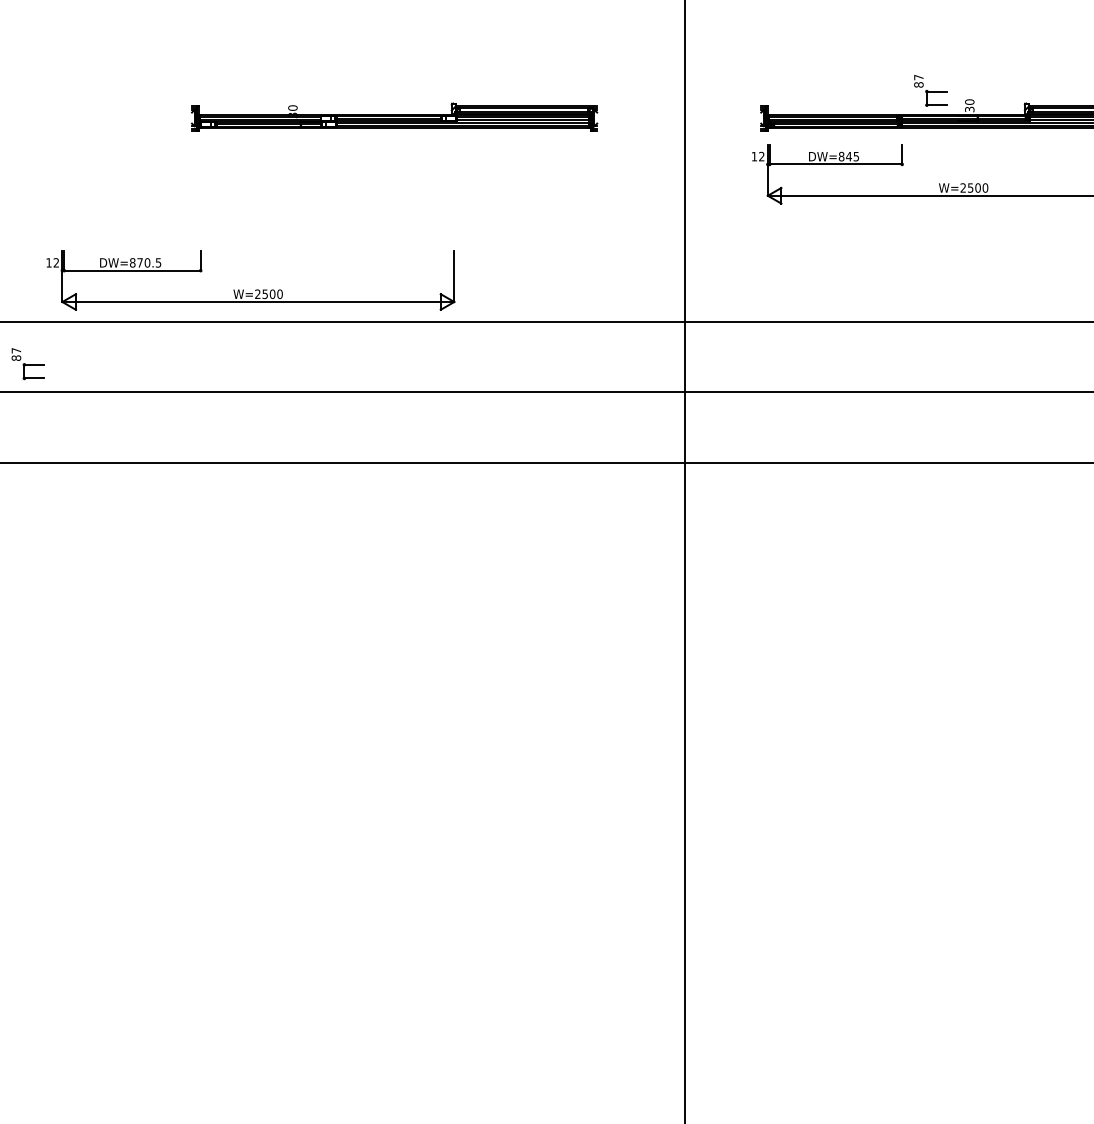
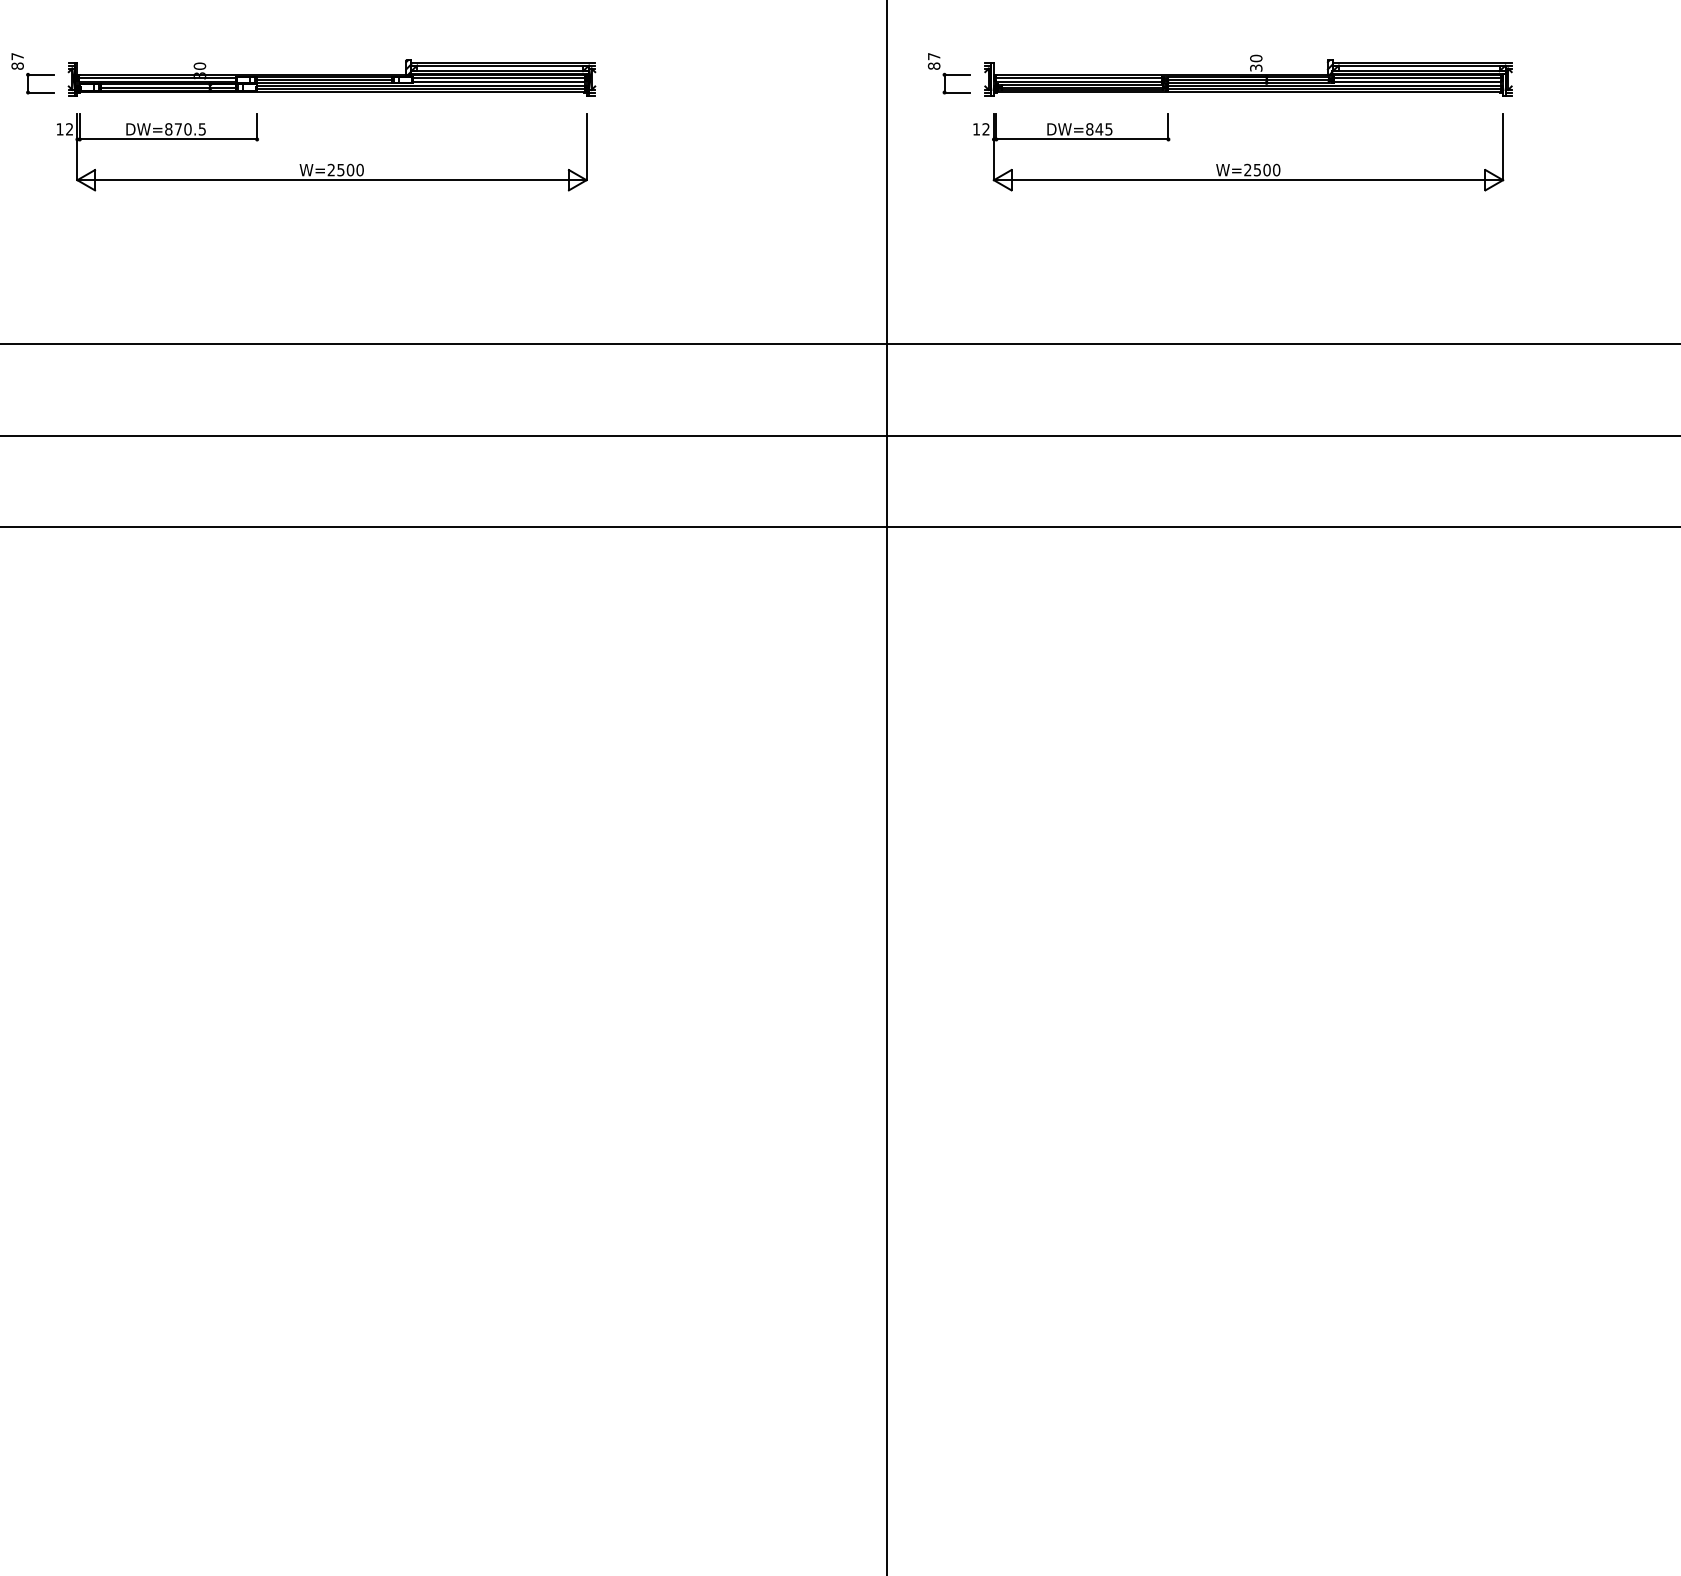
part: (930, 90) -> (949, 73), moved
part: (394, 116) -> (331, 77), moved
part: (255, 289) -> (328, 164), moved
part: (27, 363) -> (32, 73), moved

